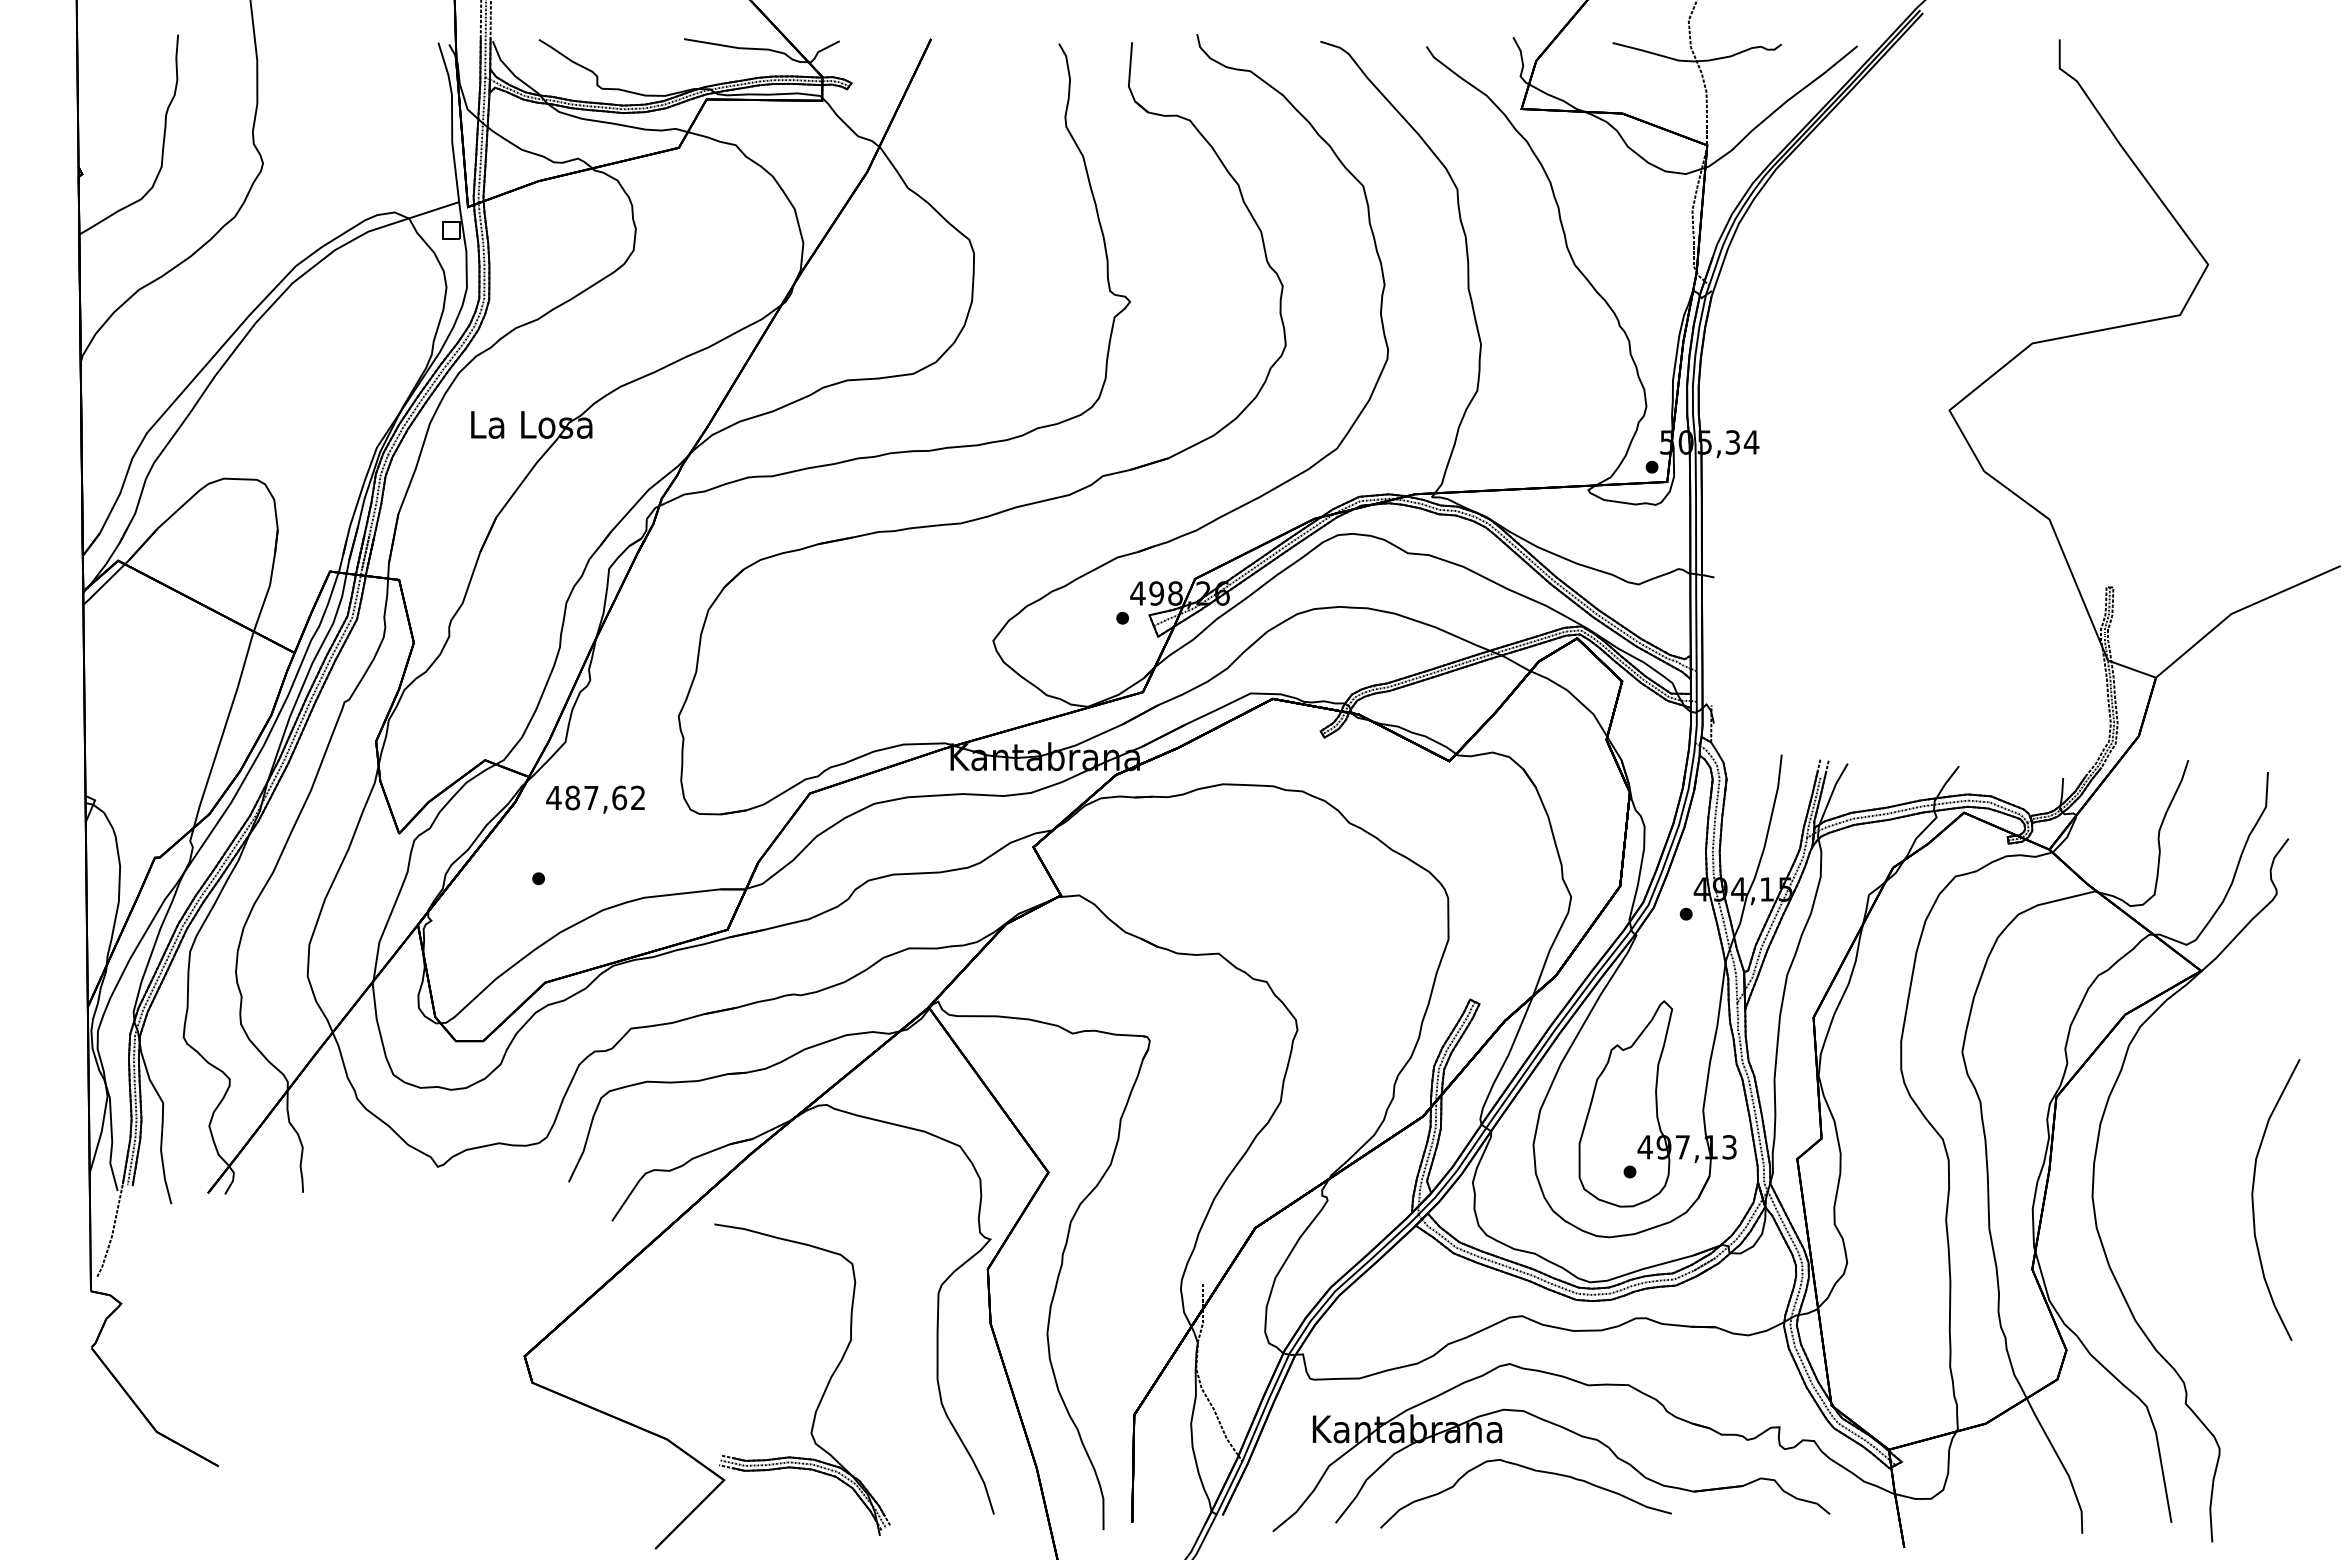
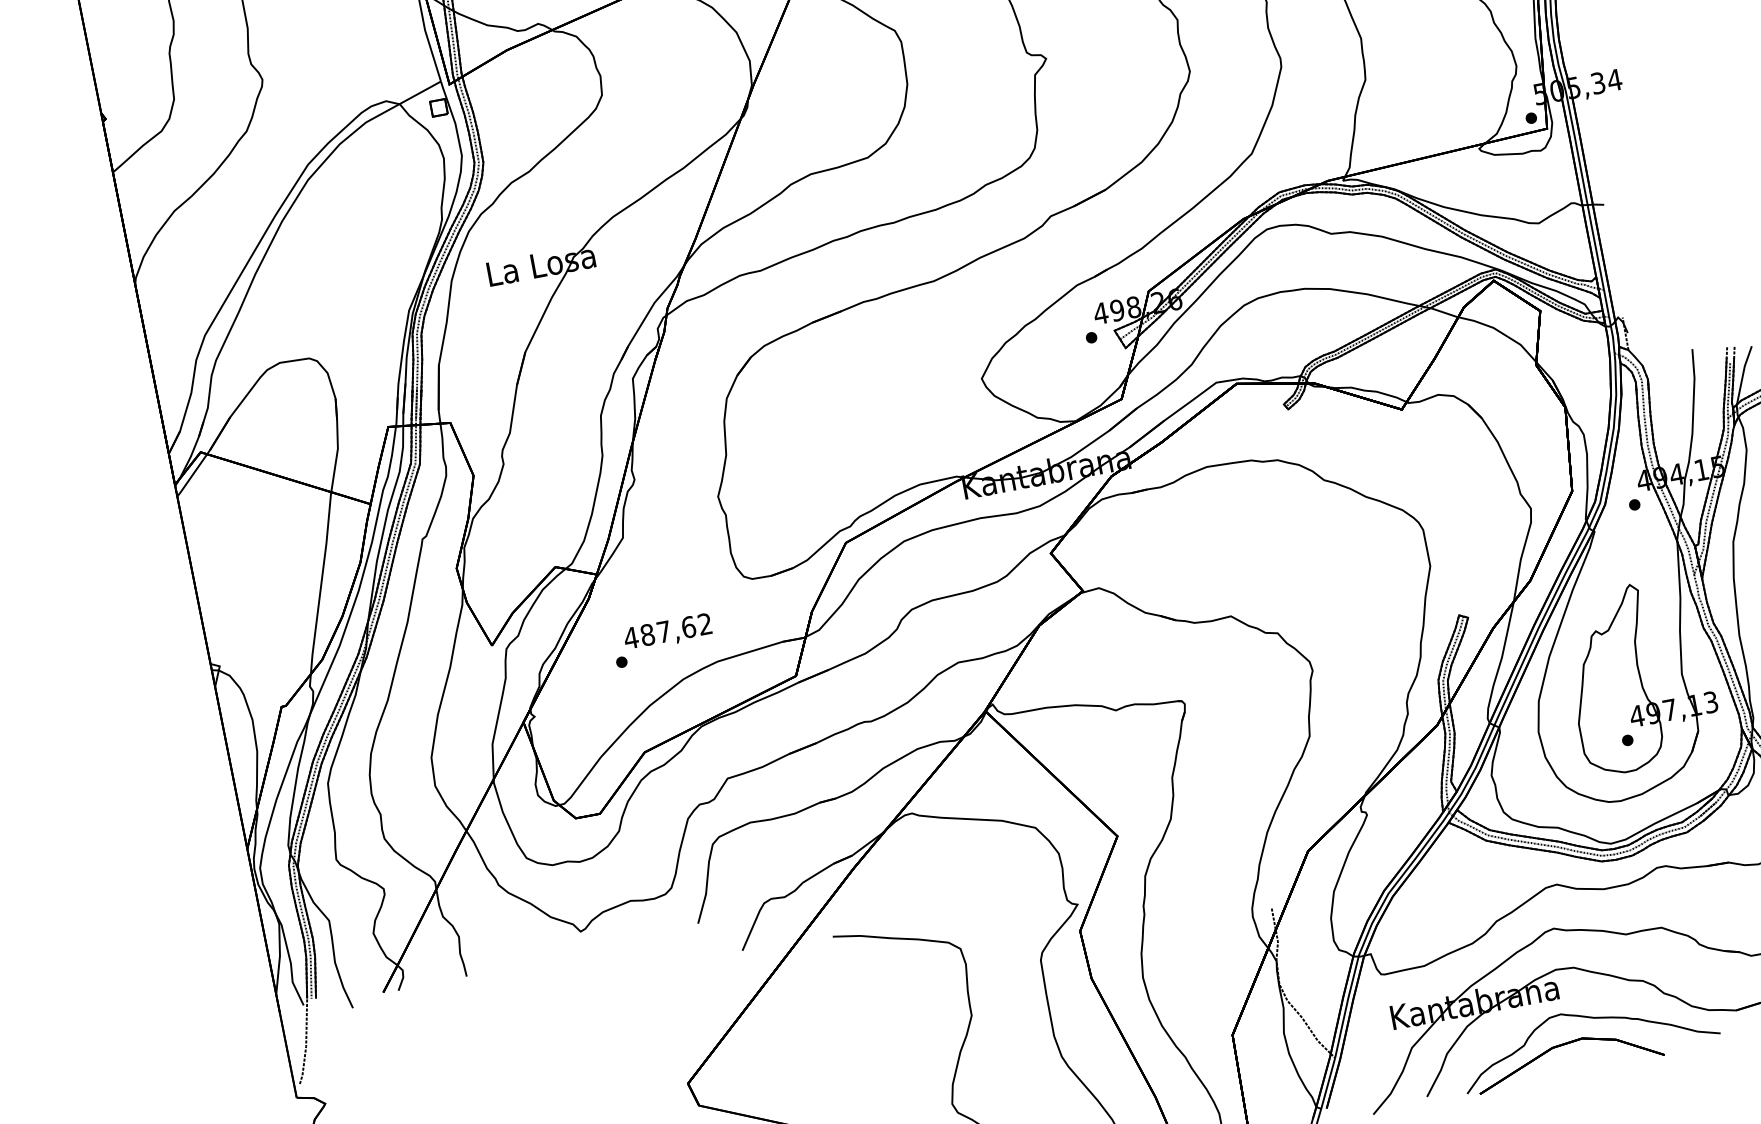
text: (595, 799) -> (667, 632), moved
part: (1499, 1494) -> (1566, 1044), added

